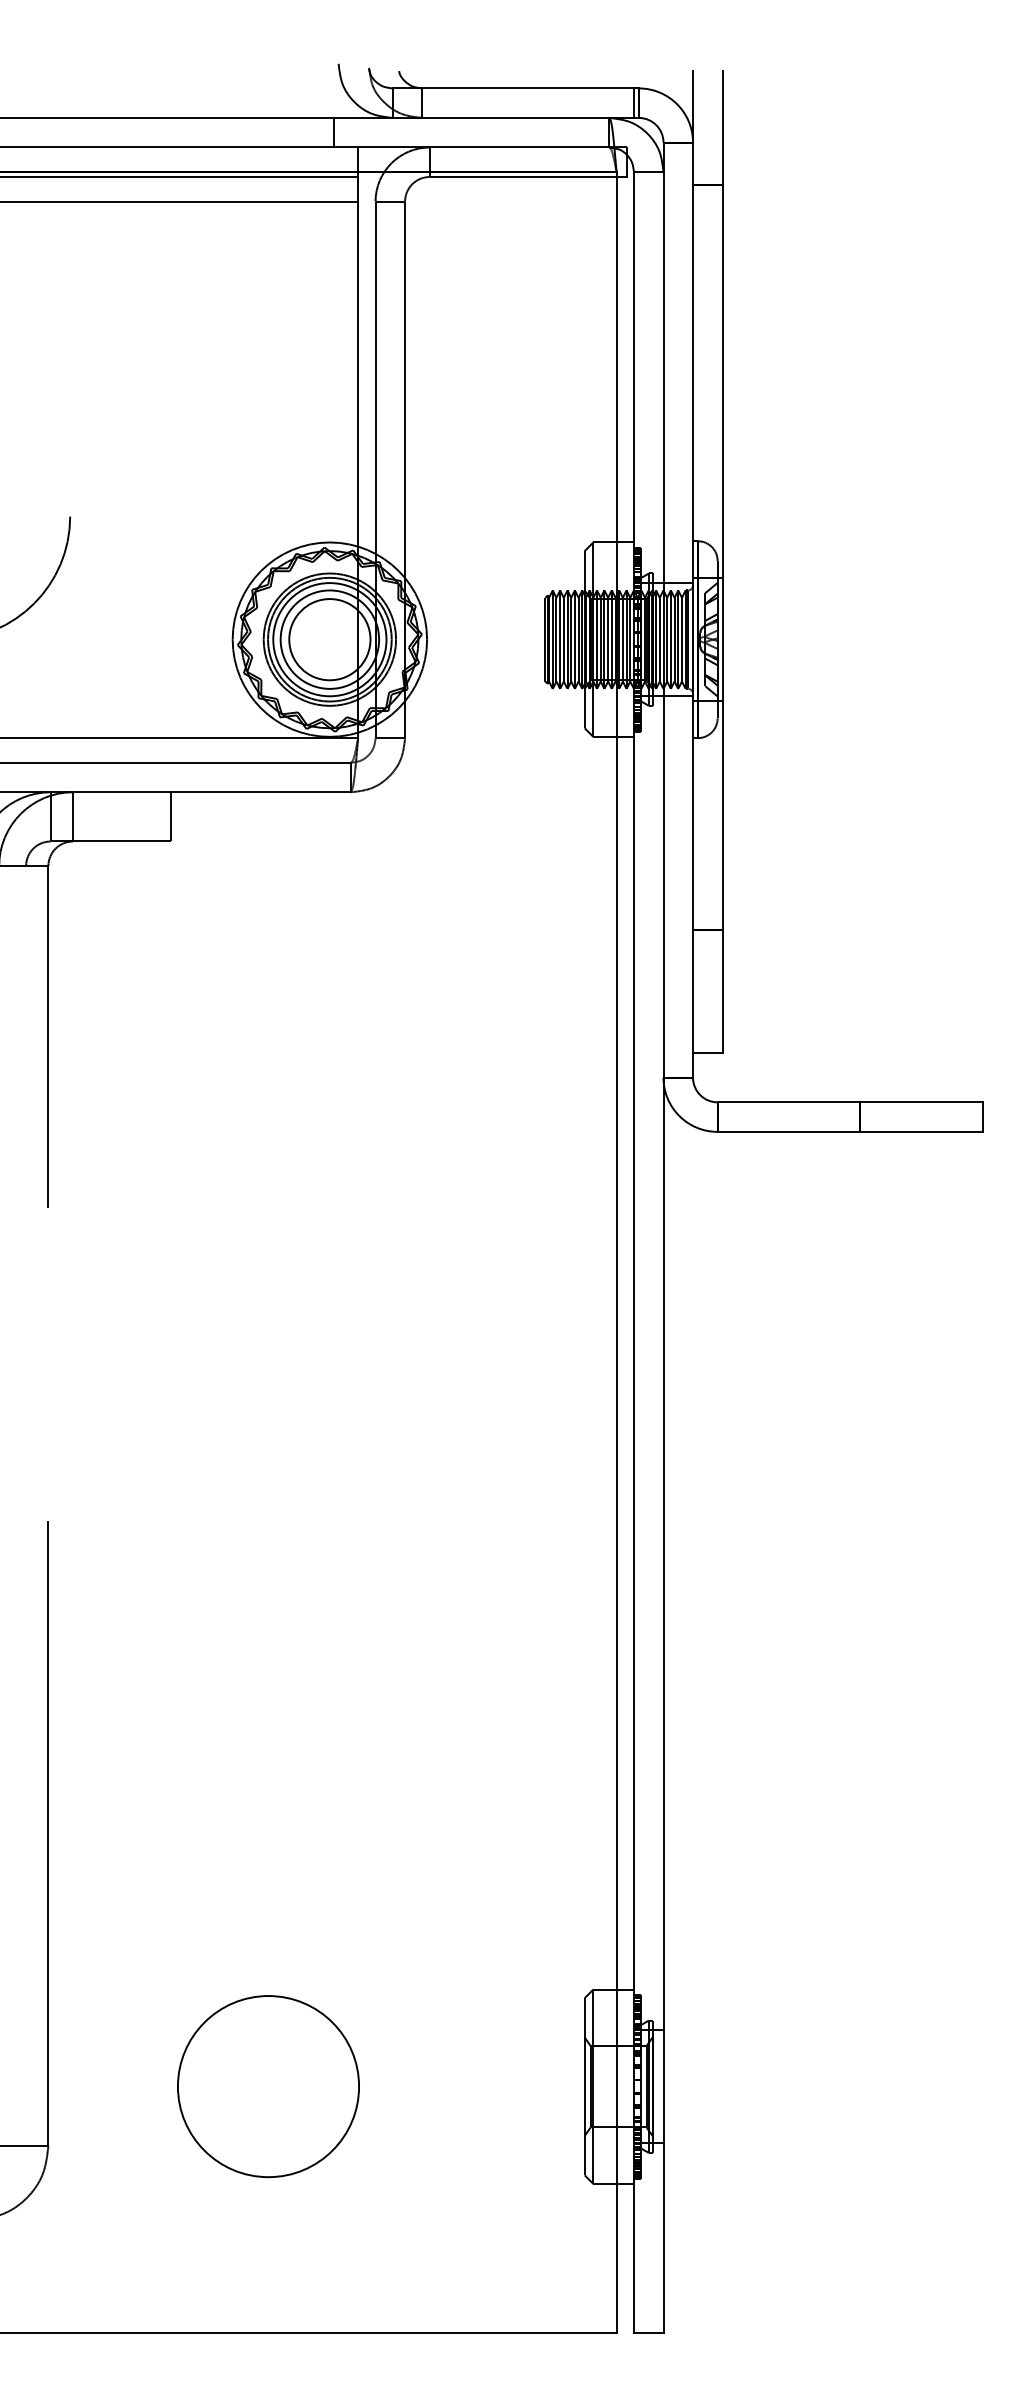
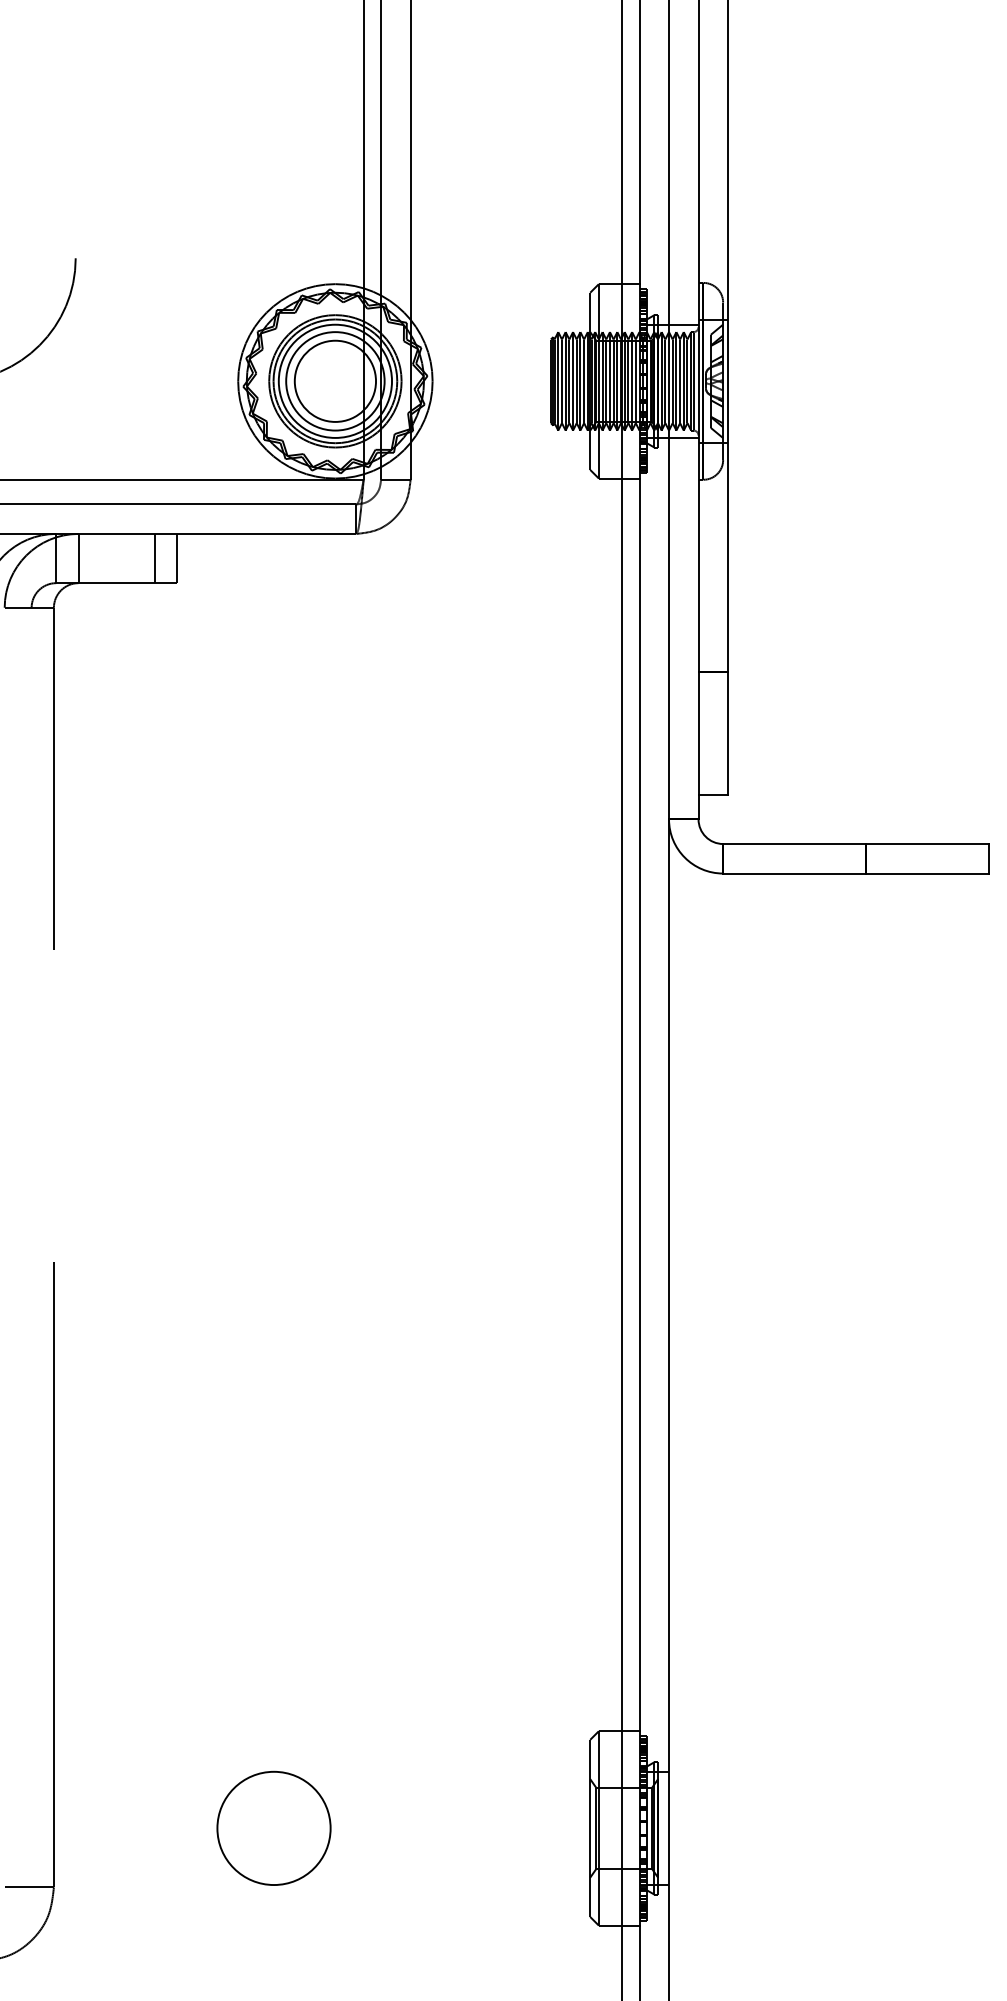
line: (149, 816) -> (155, 558), added
circle: (268, 2086) -> (274, 1828), size x0.62

